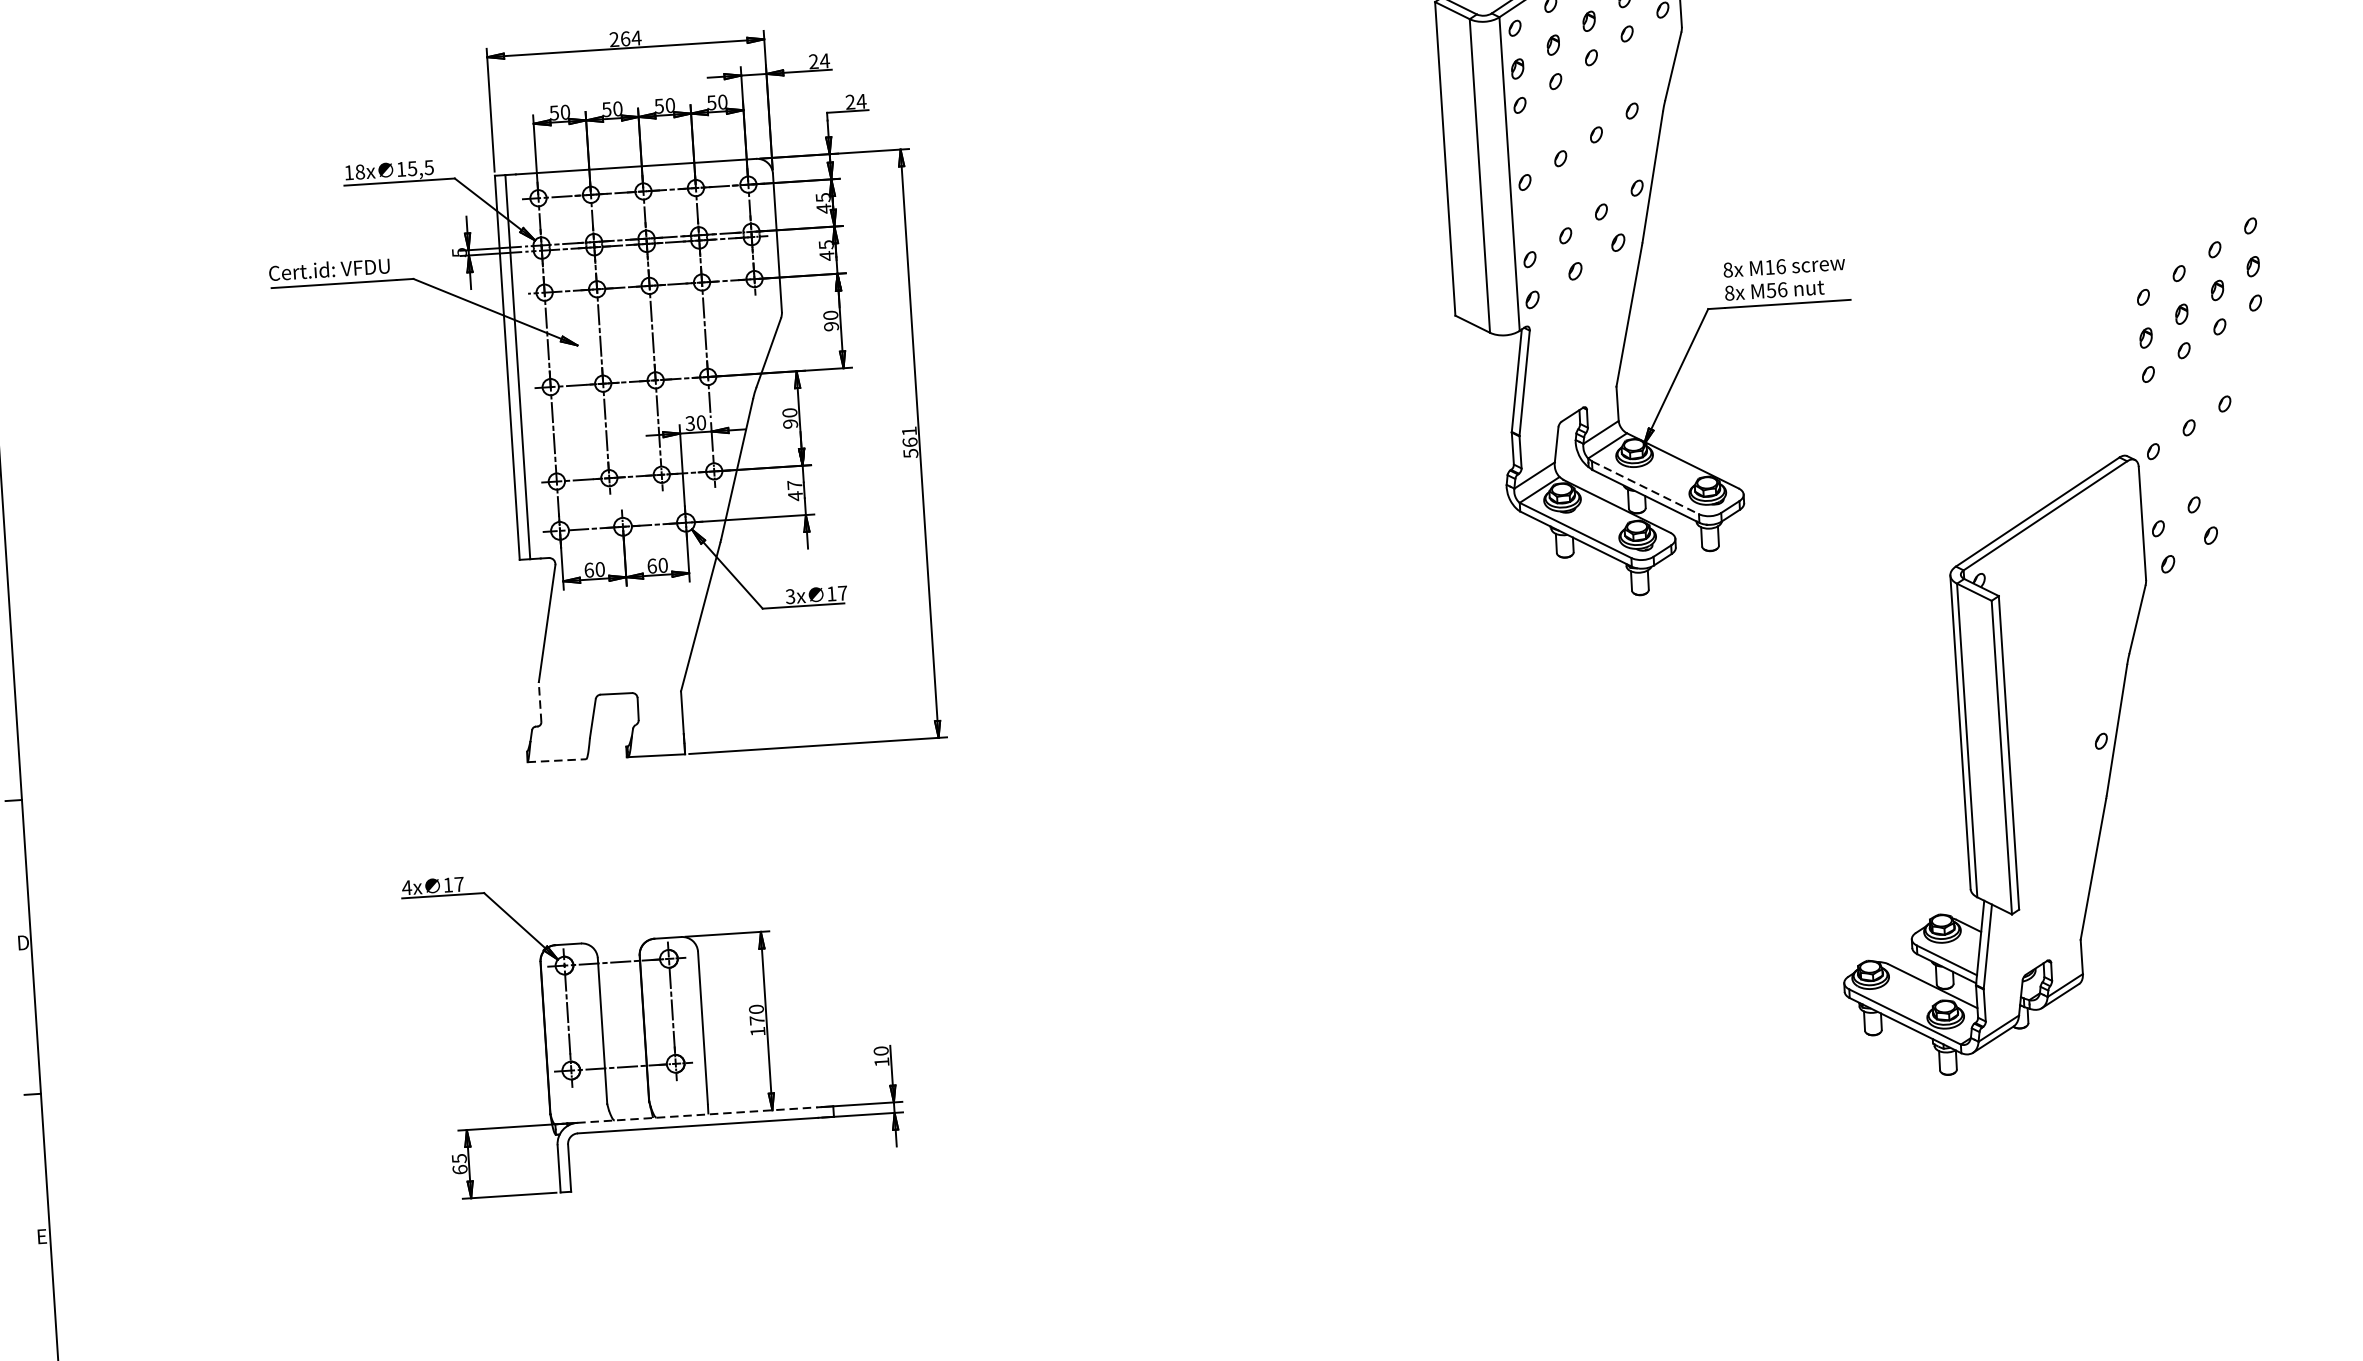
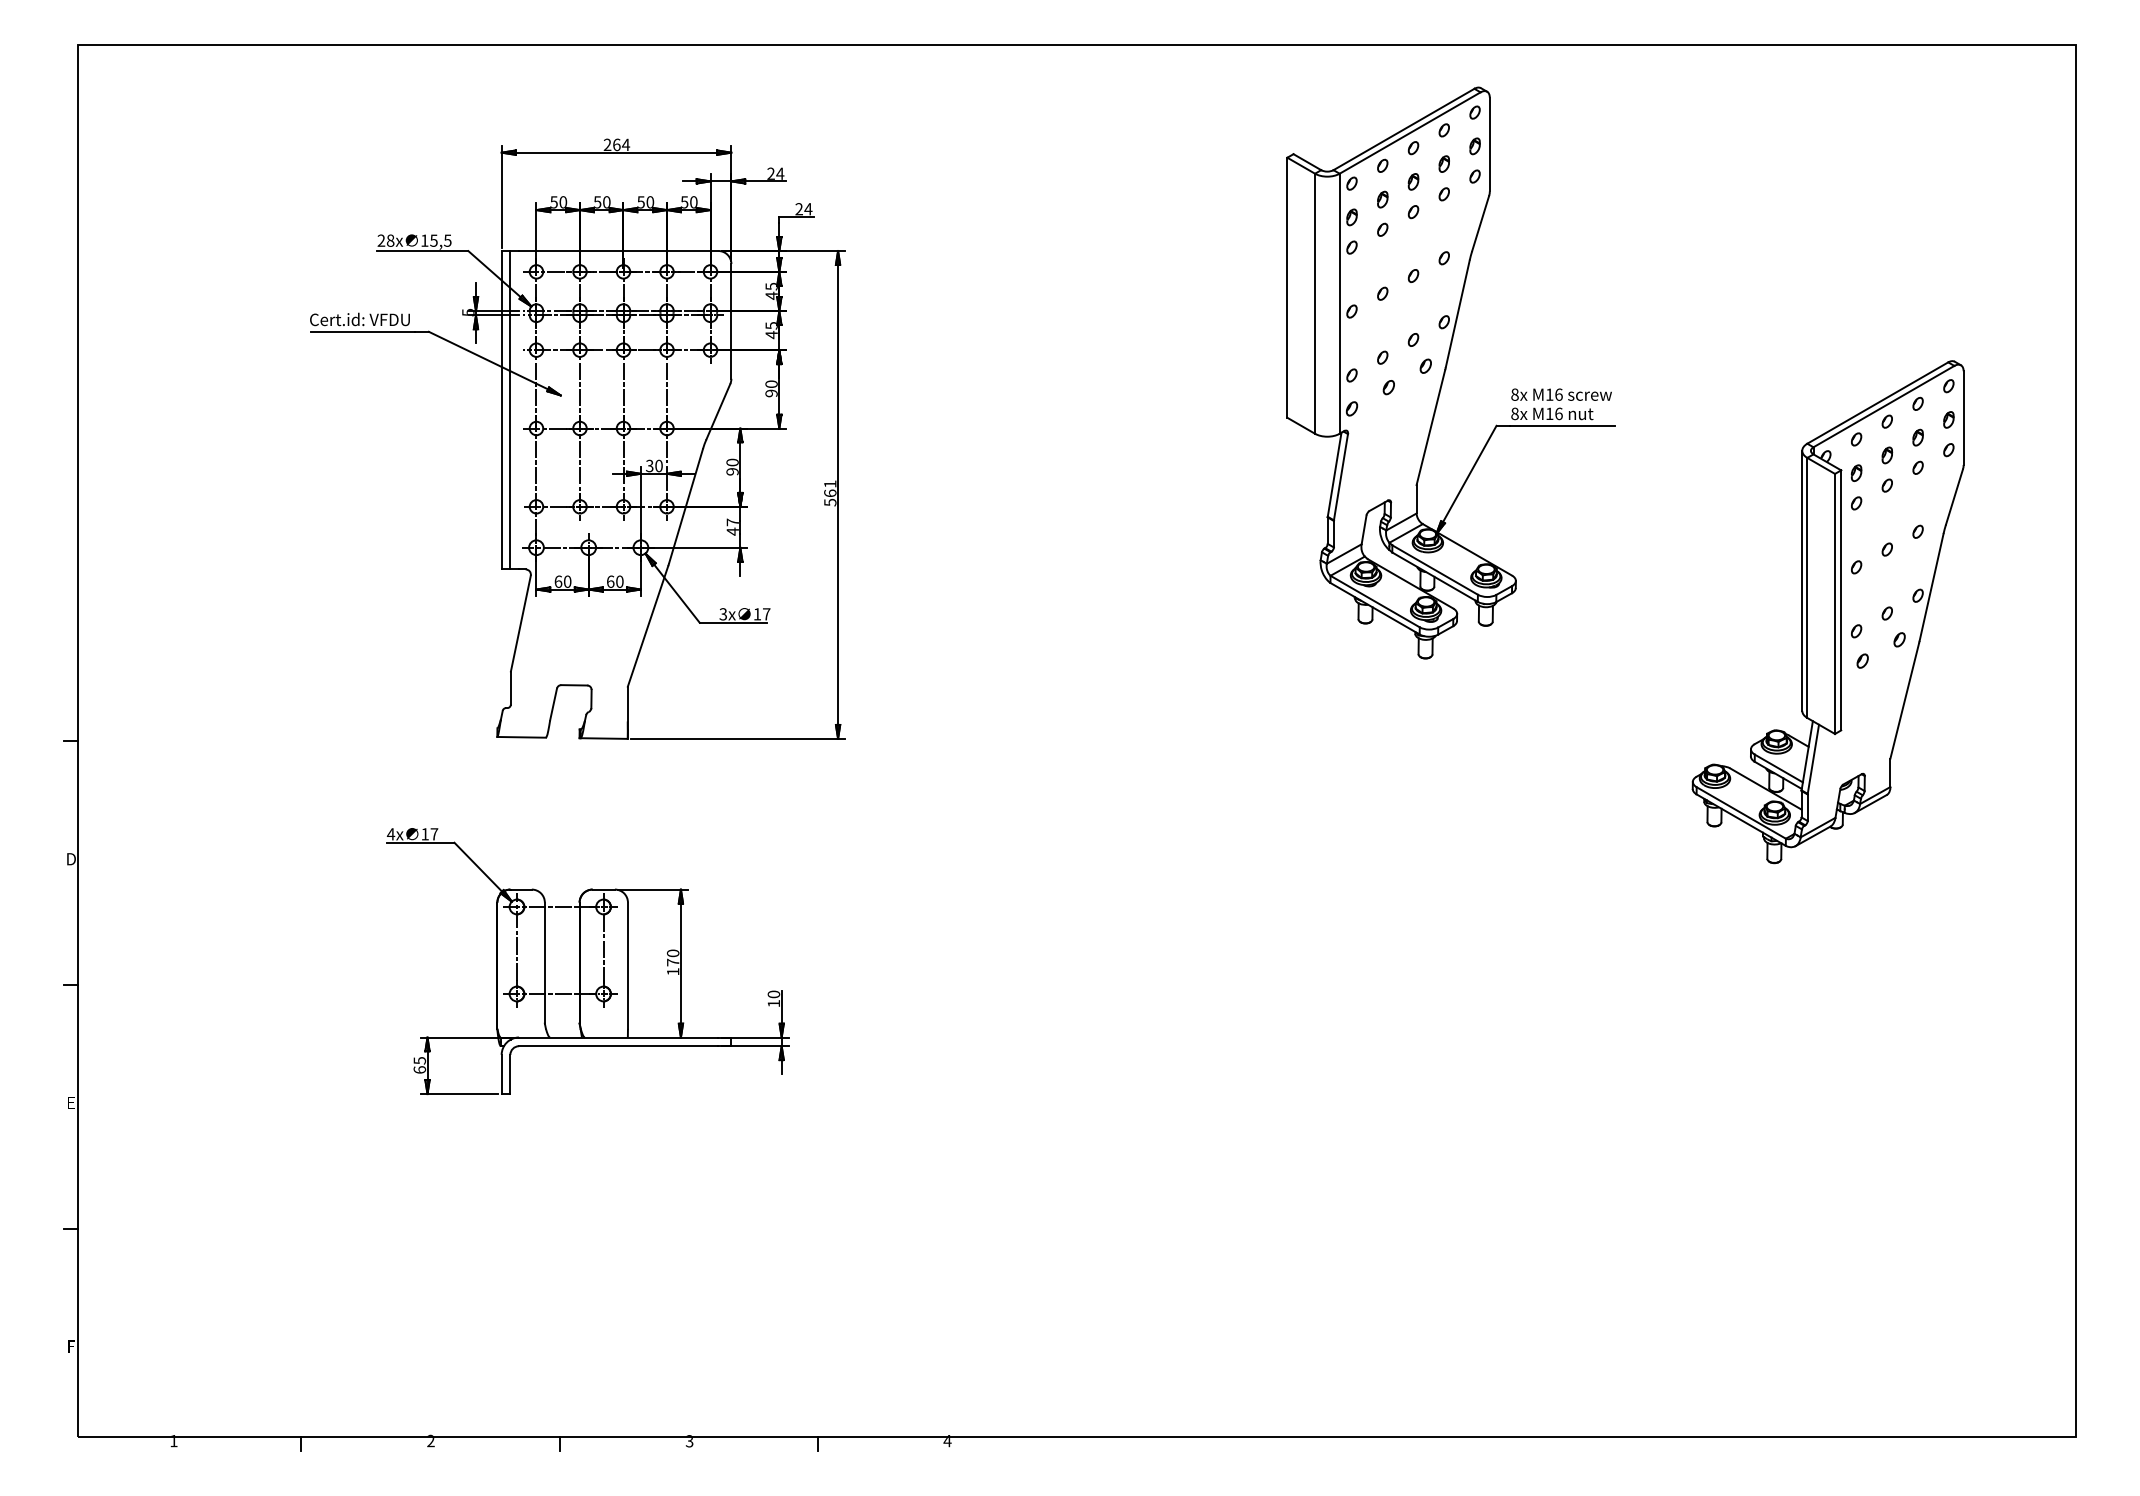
text: (349, 172) -> (381, 240), 18x -> 28x
text: (1771, 290) -> (1549, 413), M56 -> M16
line: (1645, 488) -> (1435, 570), dashed -> solid
line: (539, 701) -> (510, 687), dashed -> solid
line: (557, 760) -> (522, 737), dashed -> solid
part: (1993, 768) -> (1827, 612), moved
line: (697, 1115) -> (618, 1037), dashed -> solid

